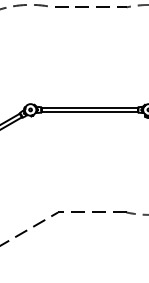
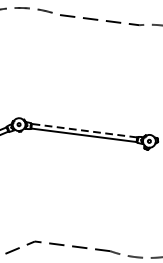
line: (89, 107) -> (84, 130), solid -> dashed

